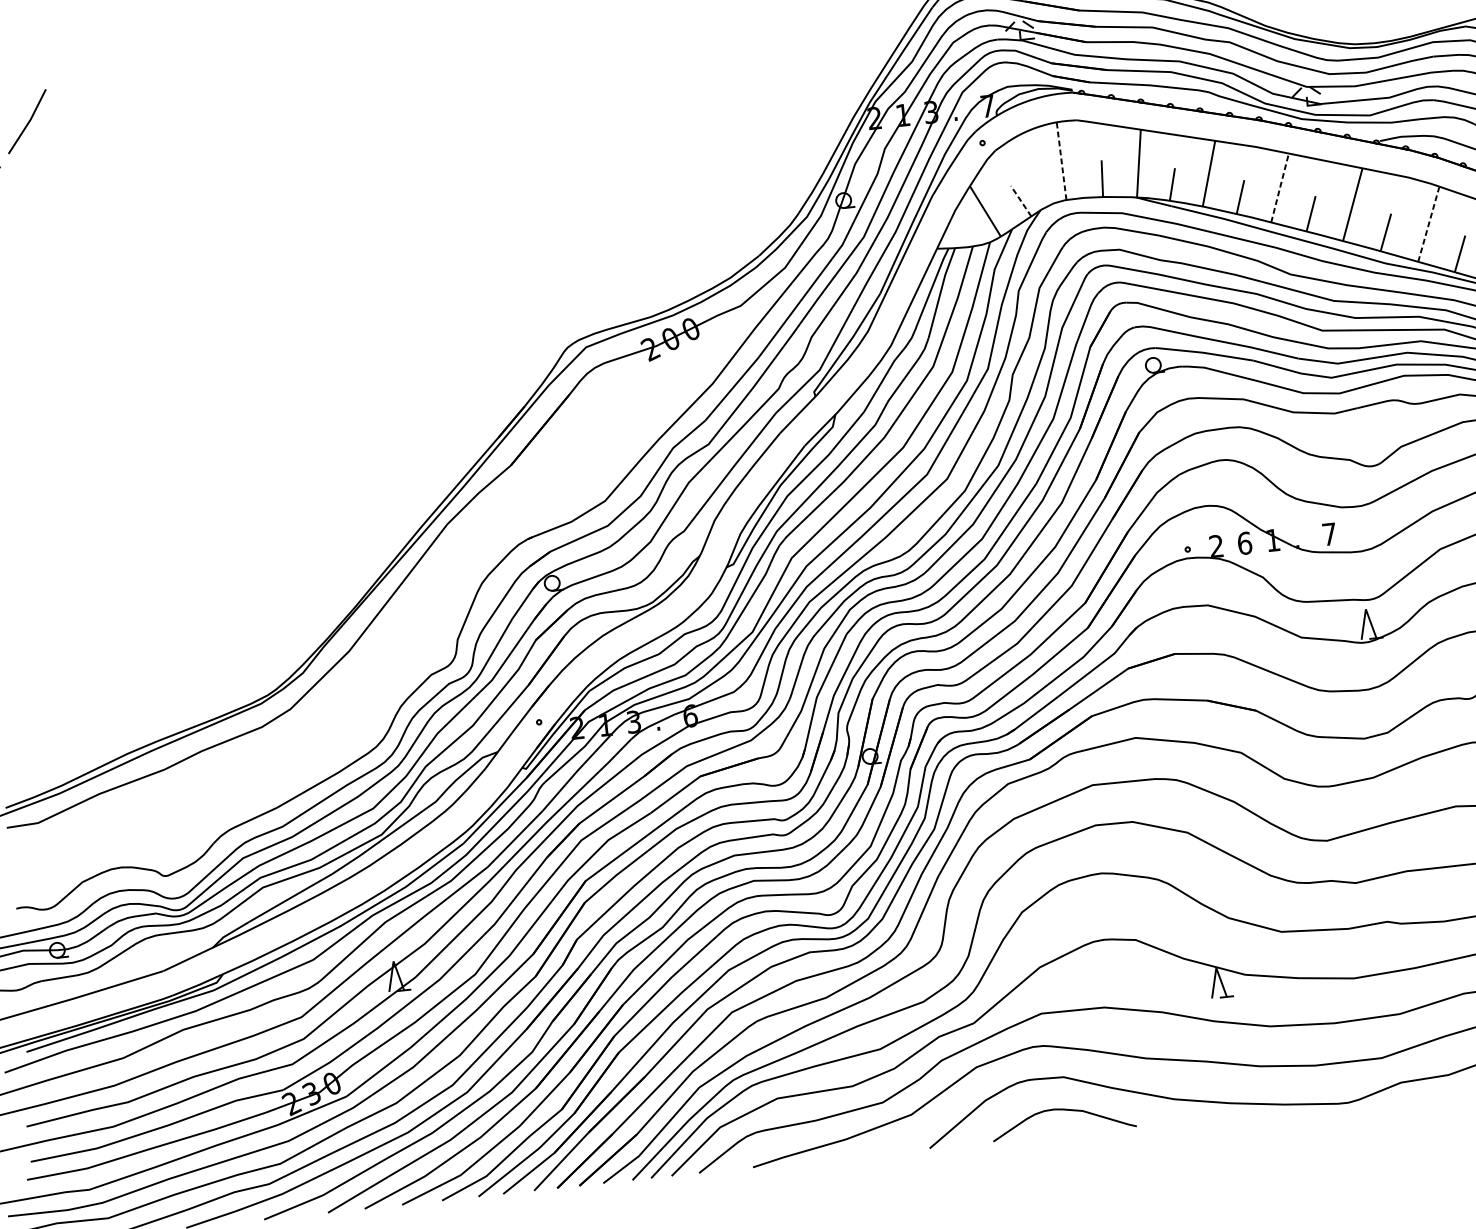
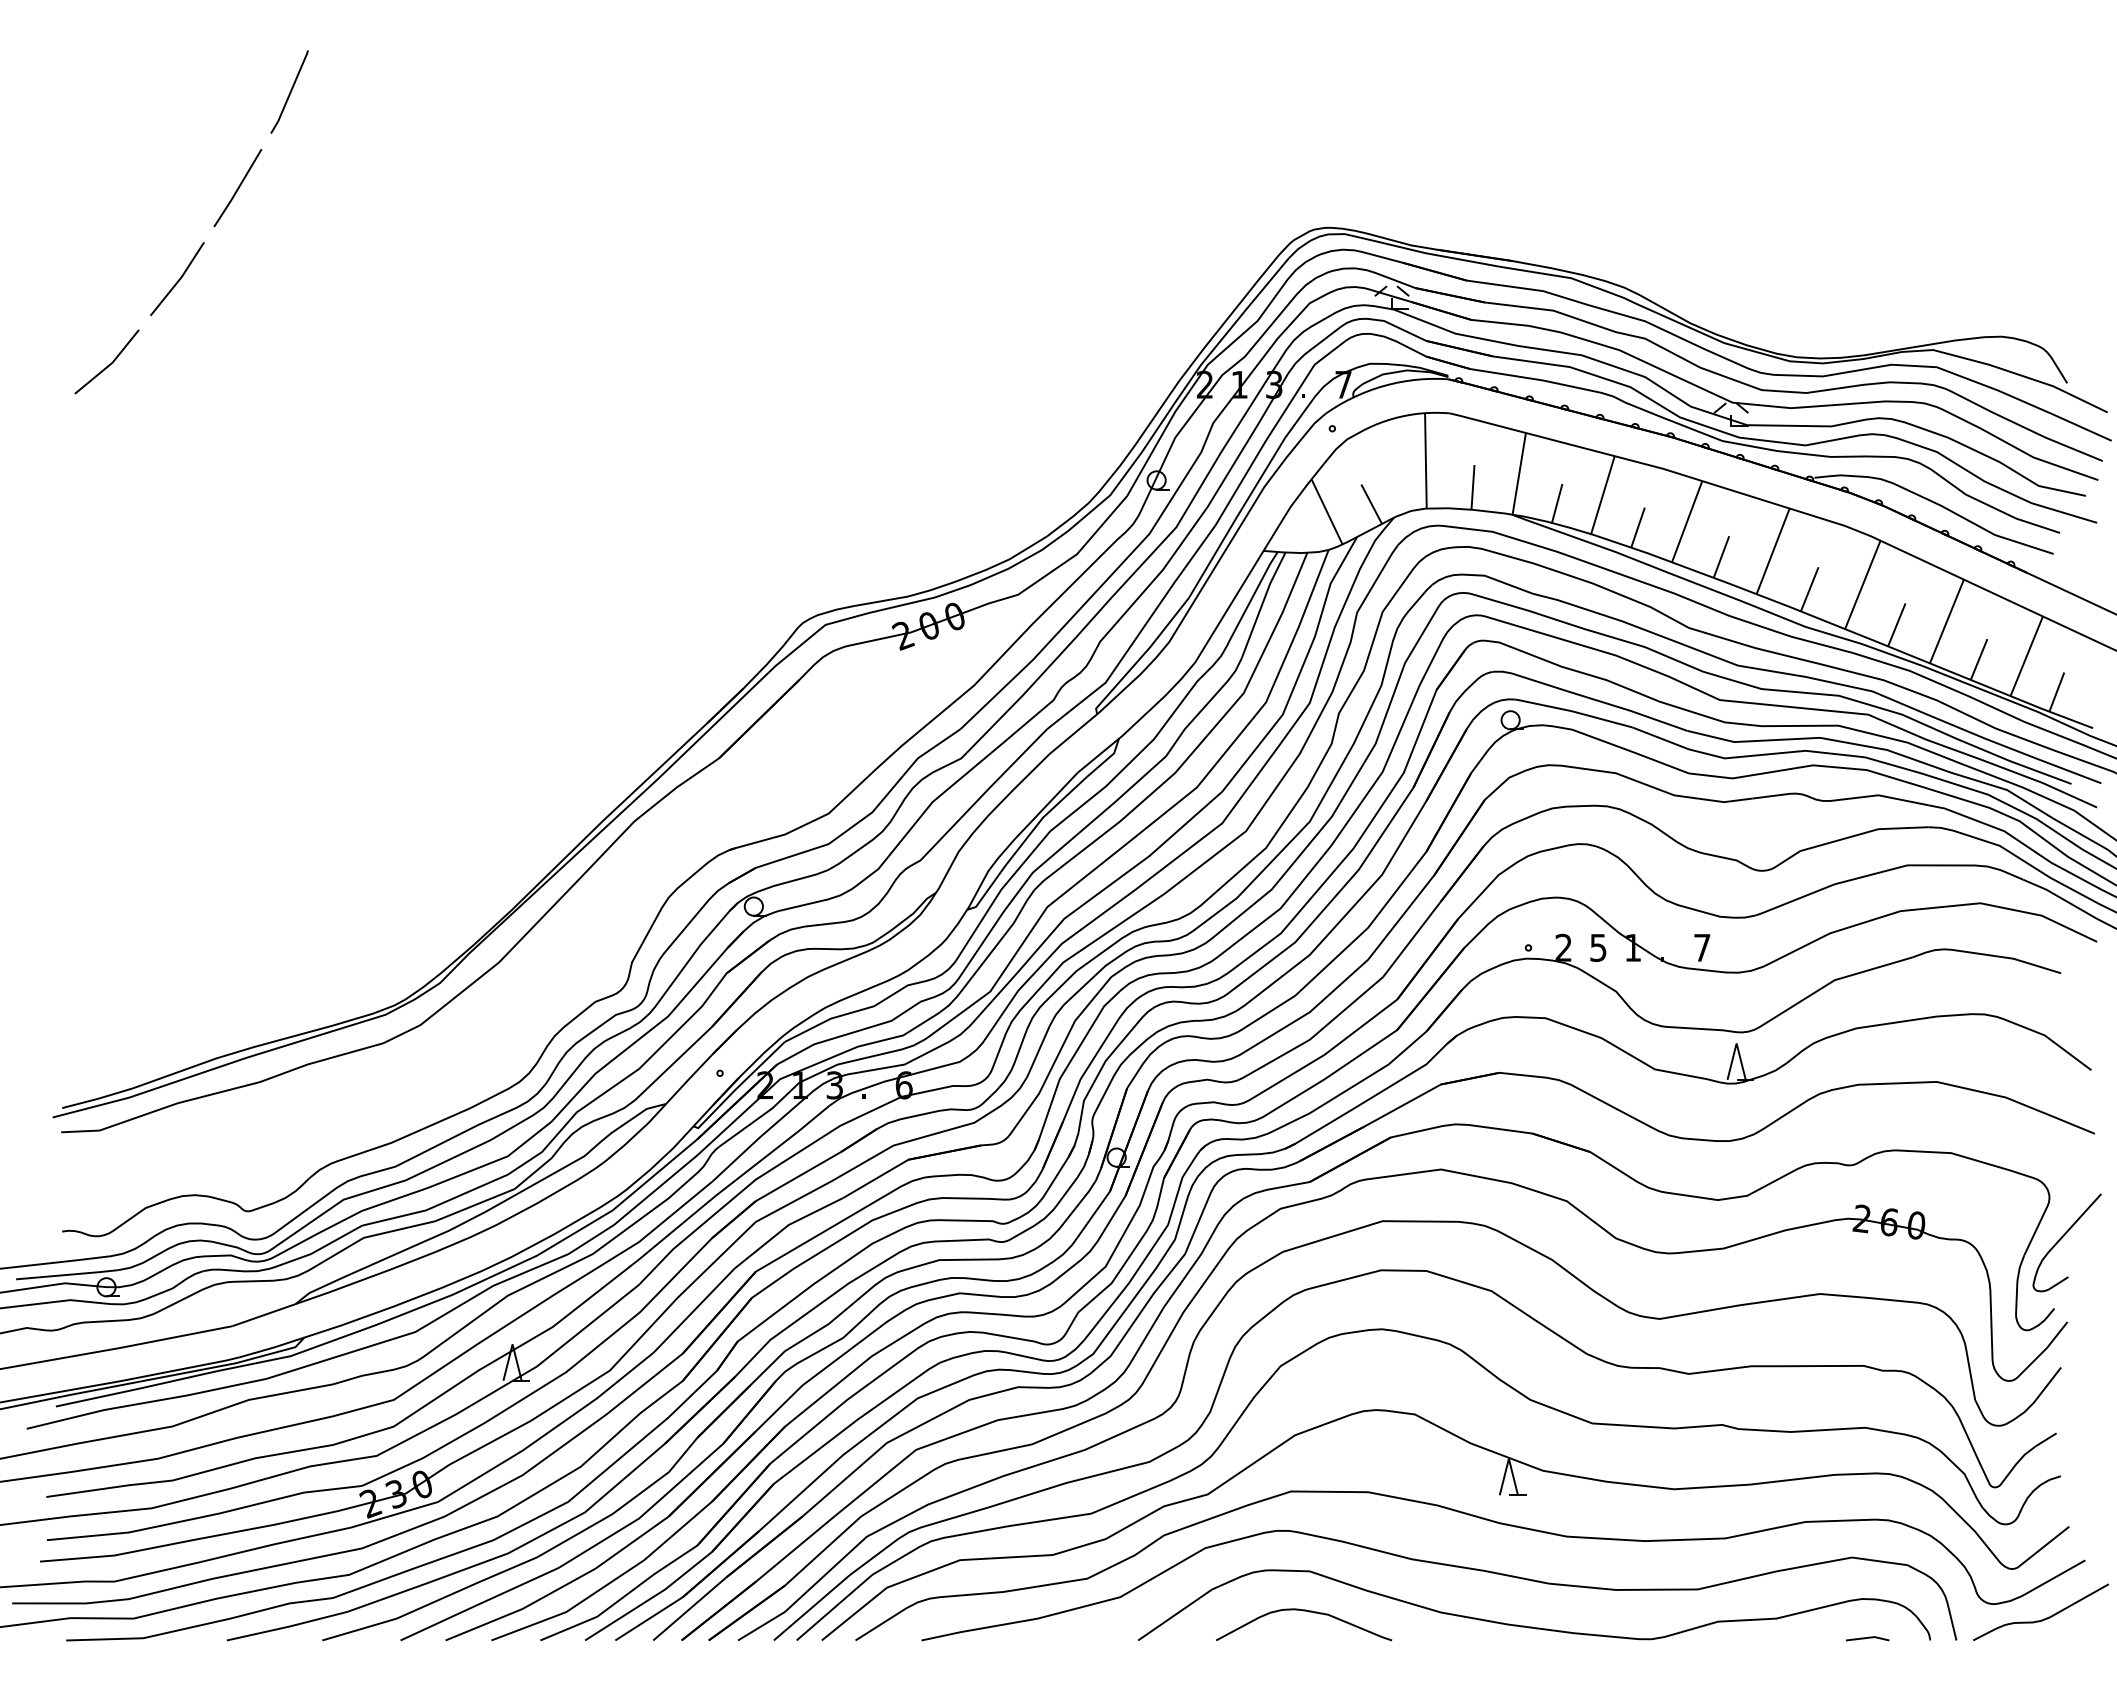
line: (68, 42) -> (237, 188), added
line: (1061, 160) -> (1425, 460), dashed -> solid
line: (1280, 187) -> (1687, 521), dashed -> solid
line: (1020, 200) -> (1371, 503), dashed -> solid
line: (1428, 223) -> (1862, 584), dashed -> solid
text: (1244, 543) -> (1598, 947), 6 -> 5

